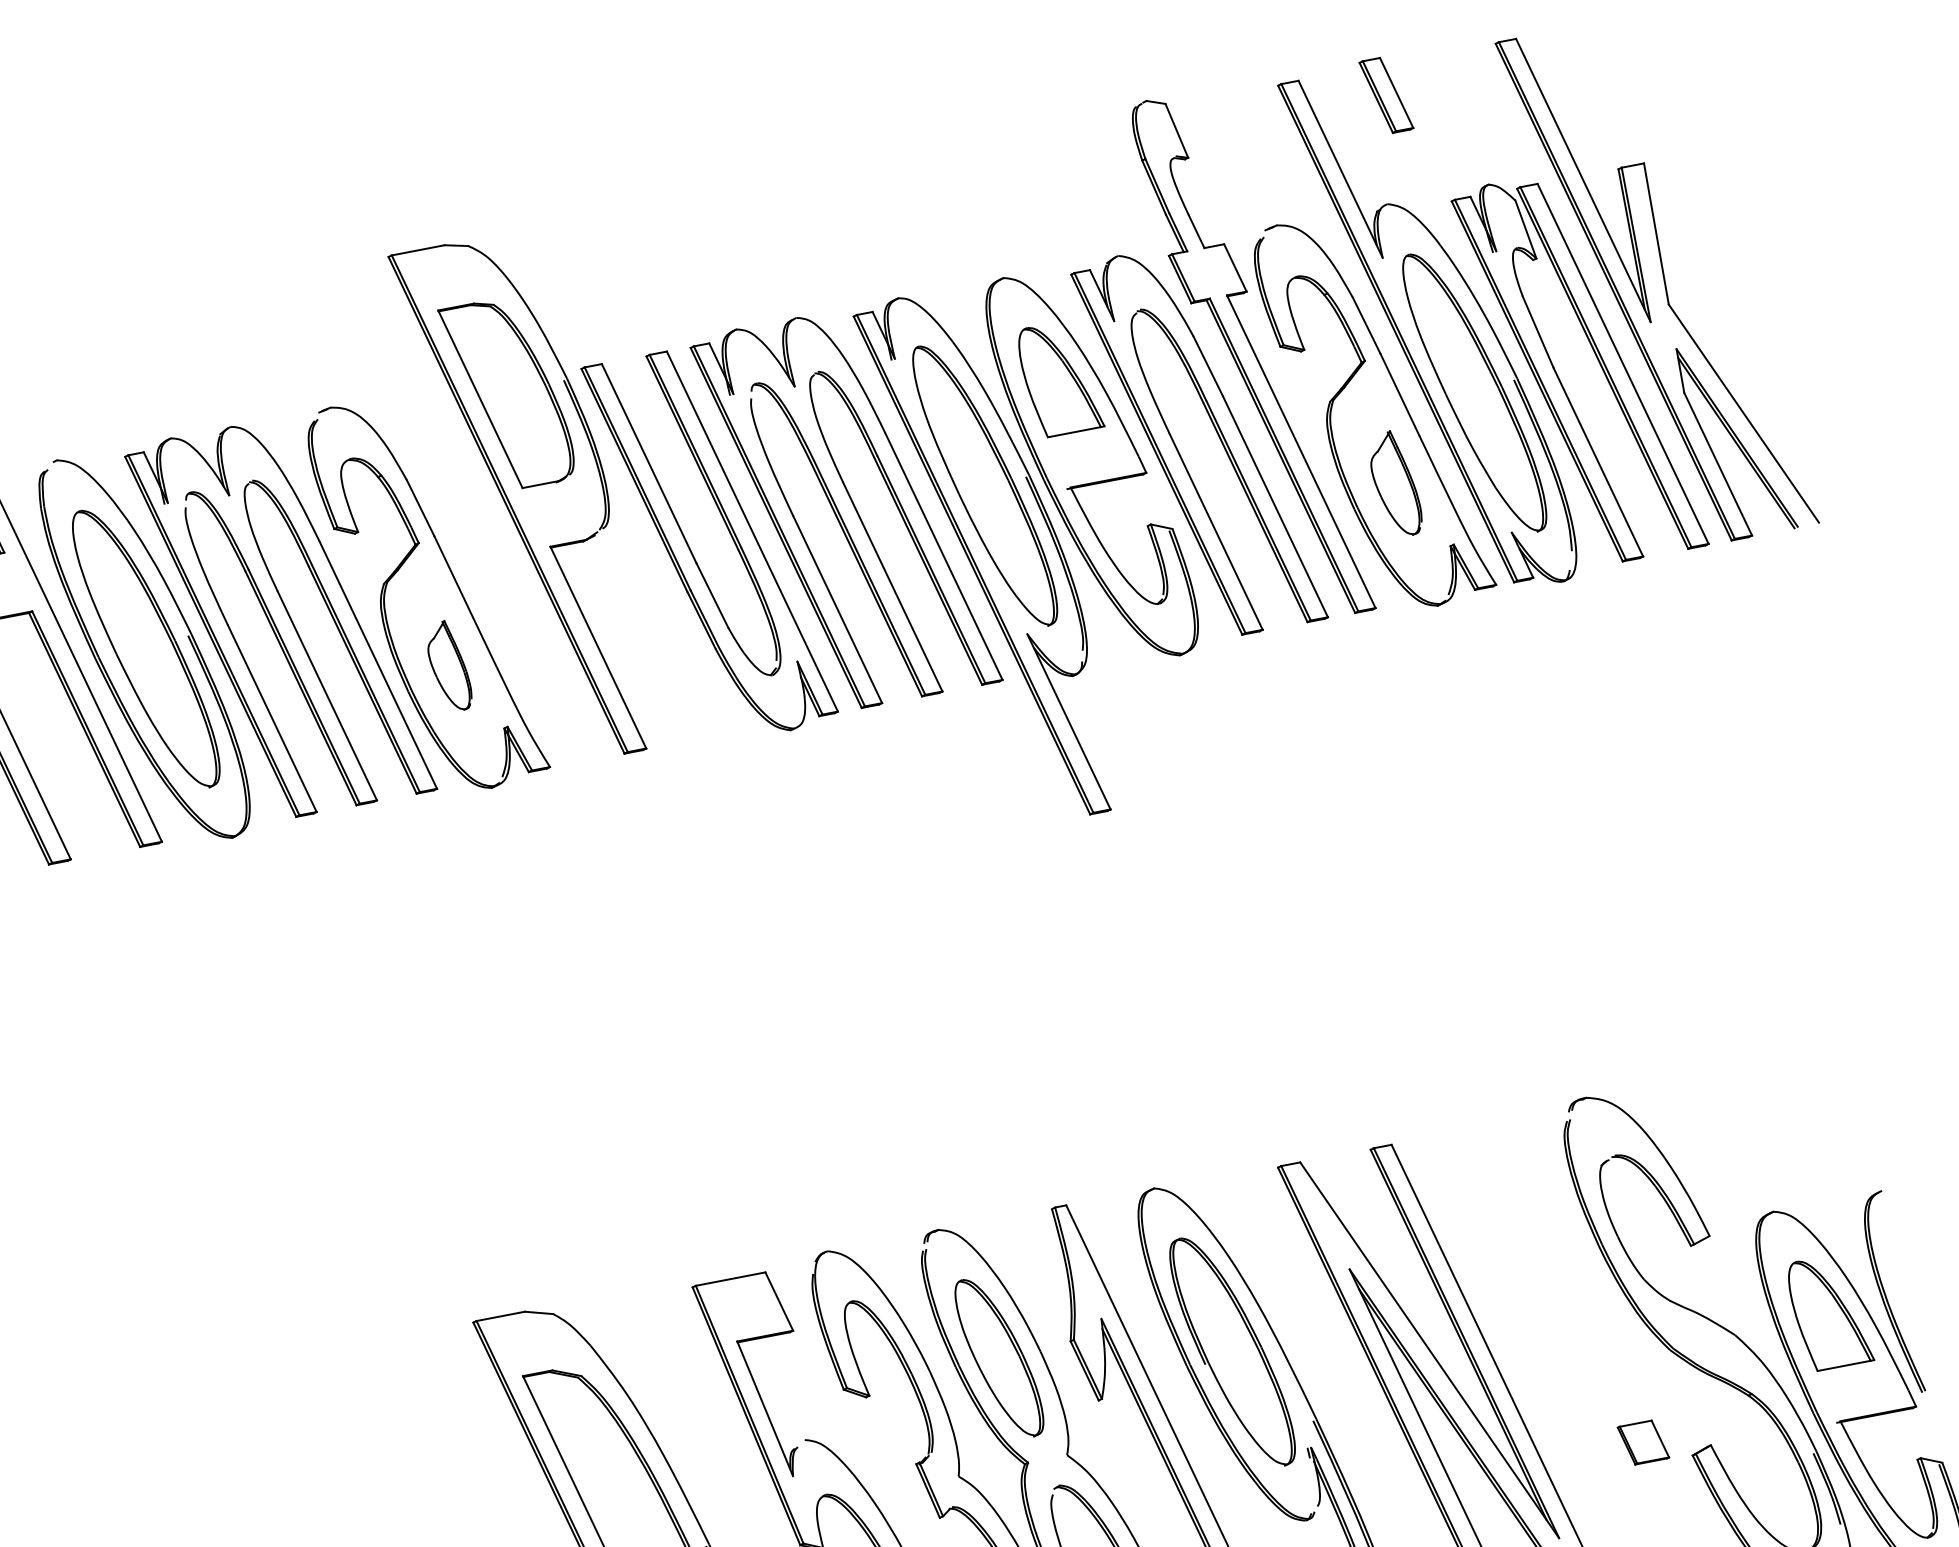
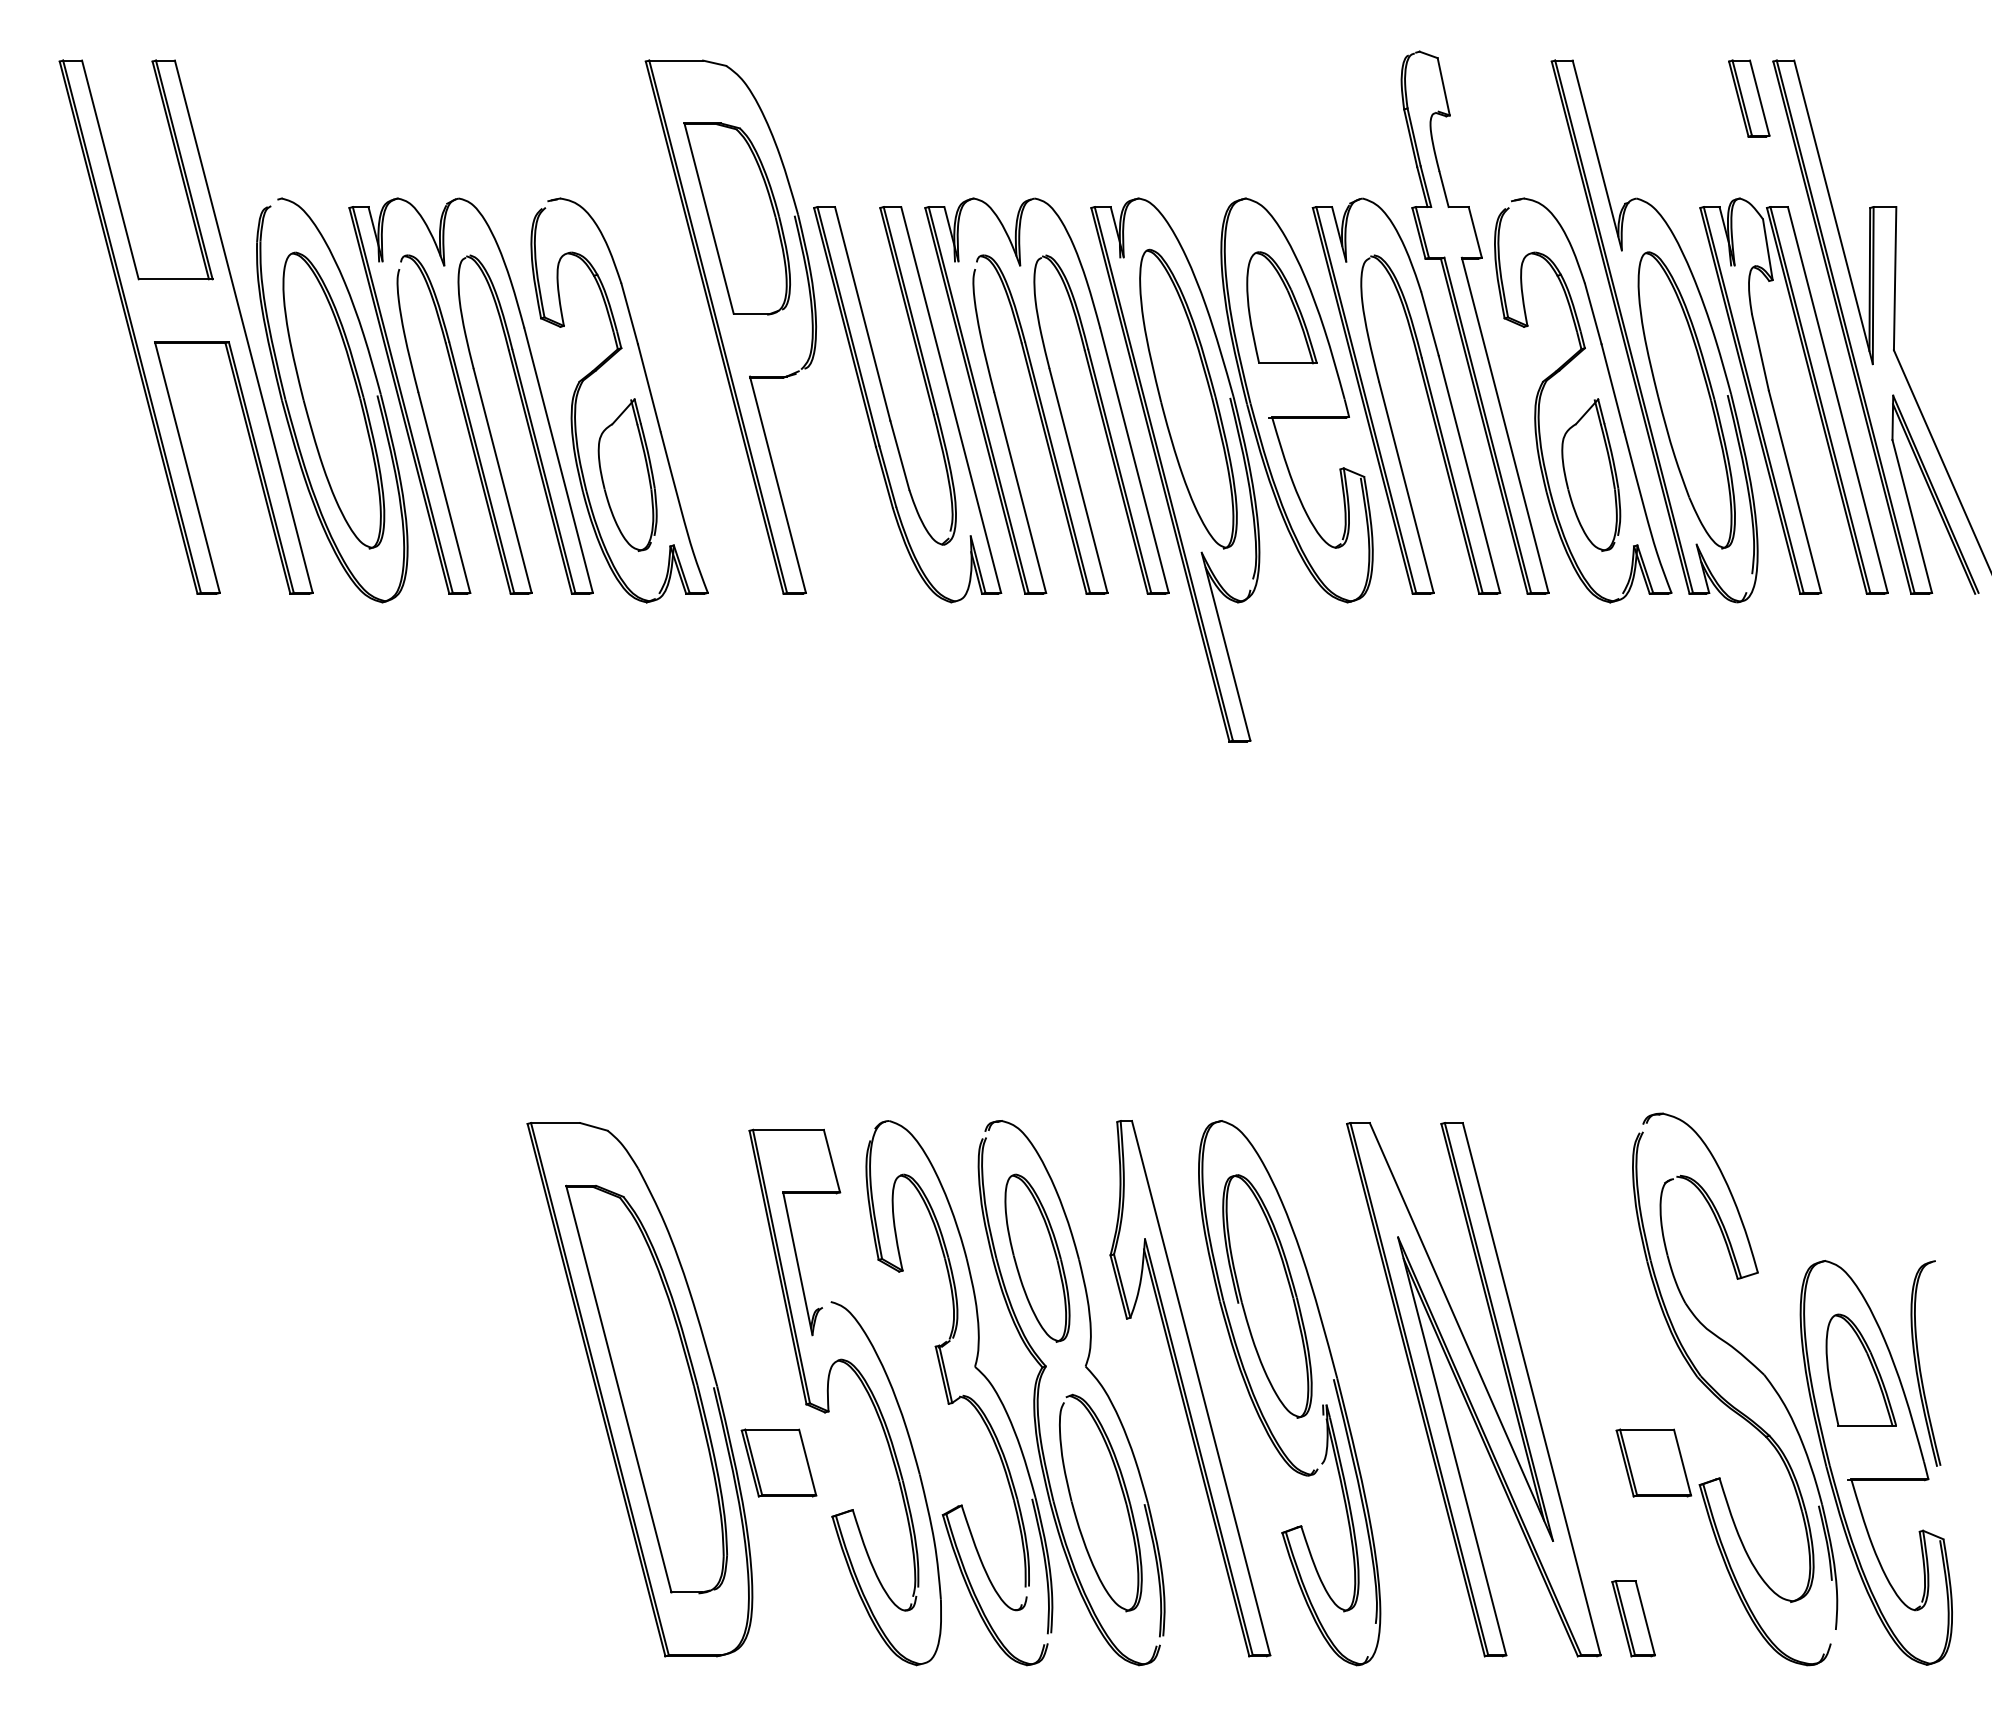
part: (1386, 95) -> (1749, 98), moved
part: (1395, 483) -> (1591, 474), size x1.43
part: (448, 665) -> (627, 474), size x1.67
part: (1642, 1442) -> (1653, 1462), size x1.67

